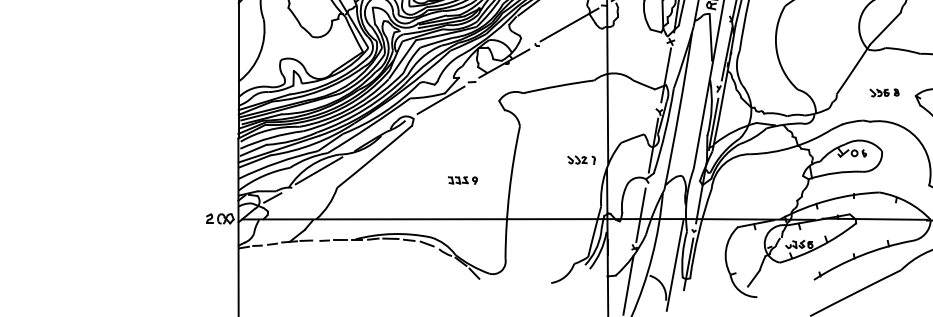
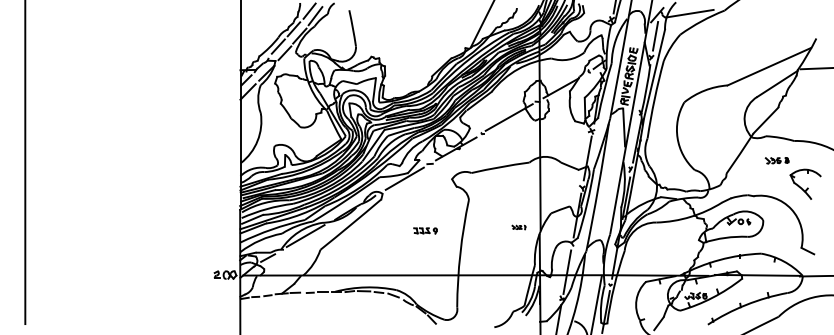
part: (883, 92) -> (776, 160), moved
part: (580, 160) -> (518, 227), size x0.6
part: (462, 180) -> (425, 230), moved

